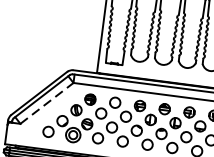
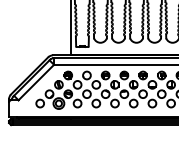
line: (47, 103) -> (36, 82), dashed -> solid

